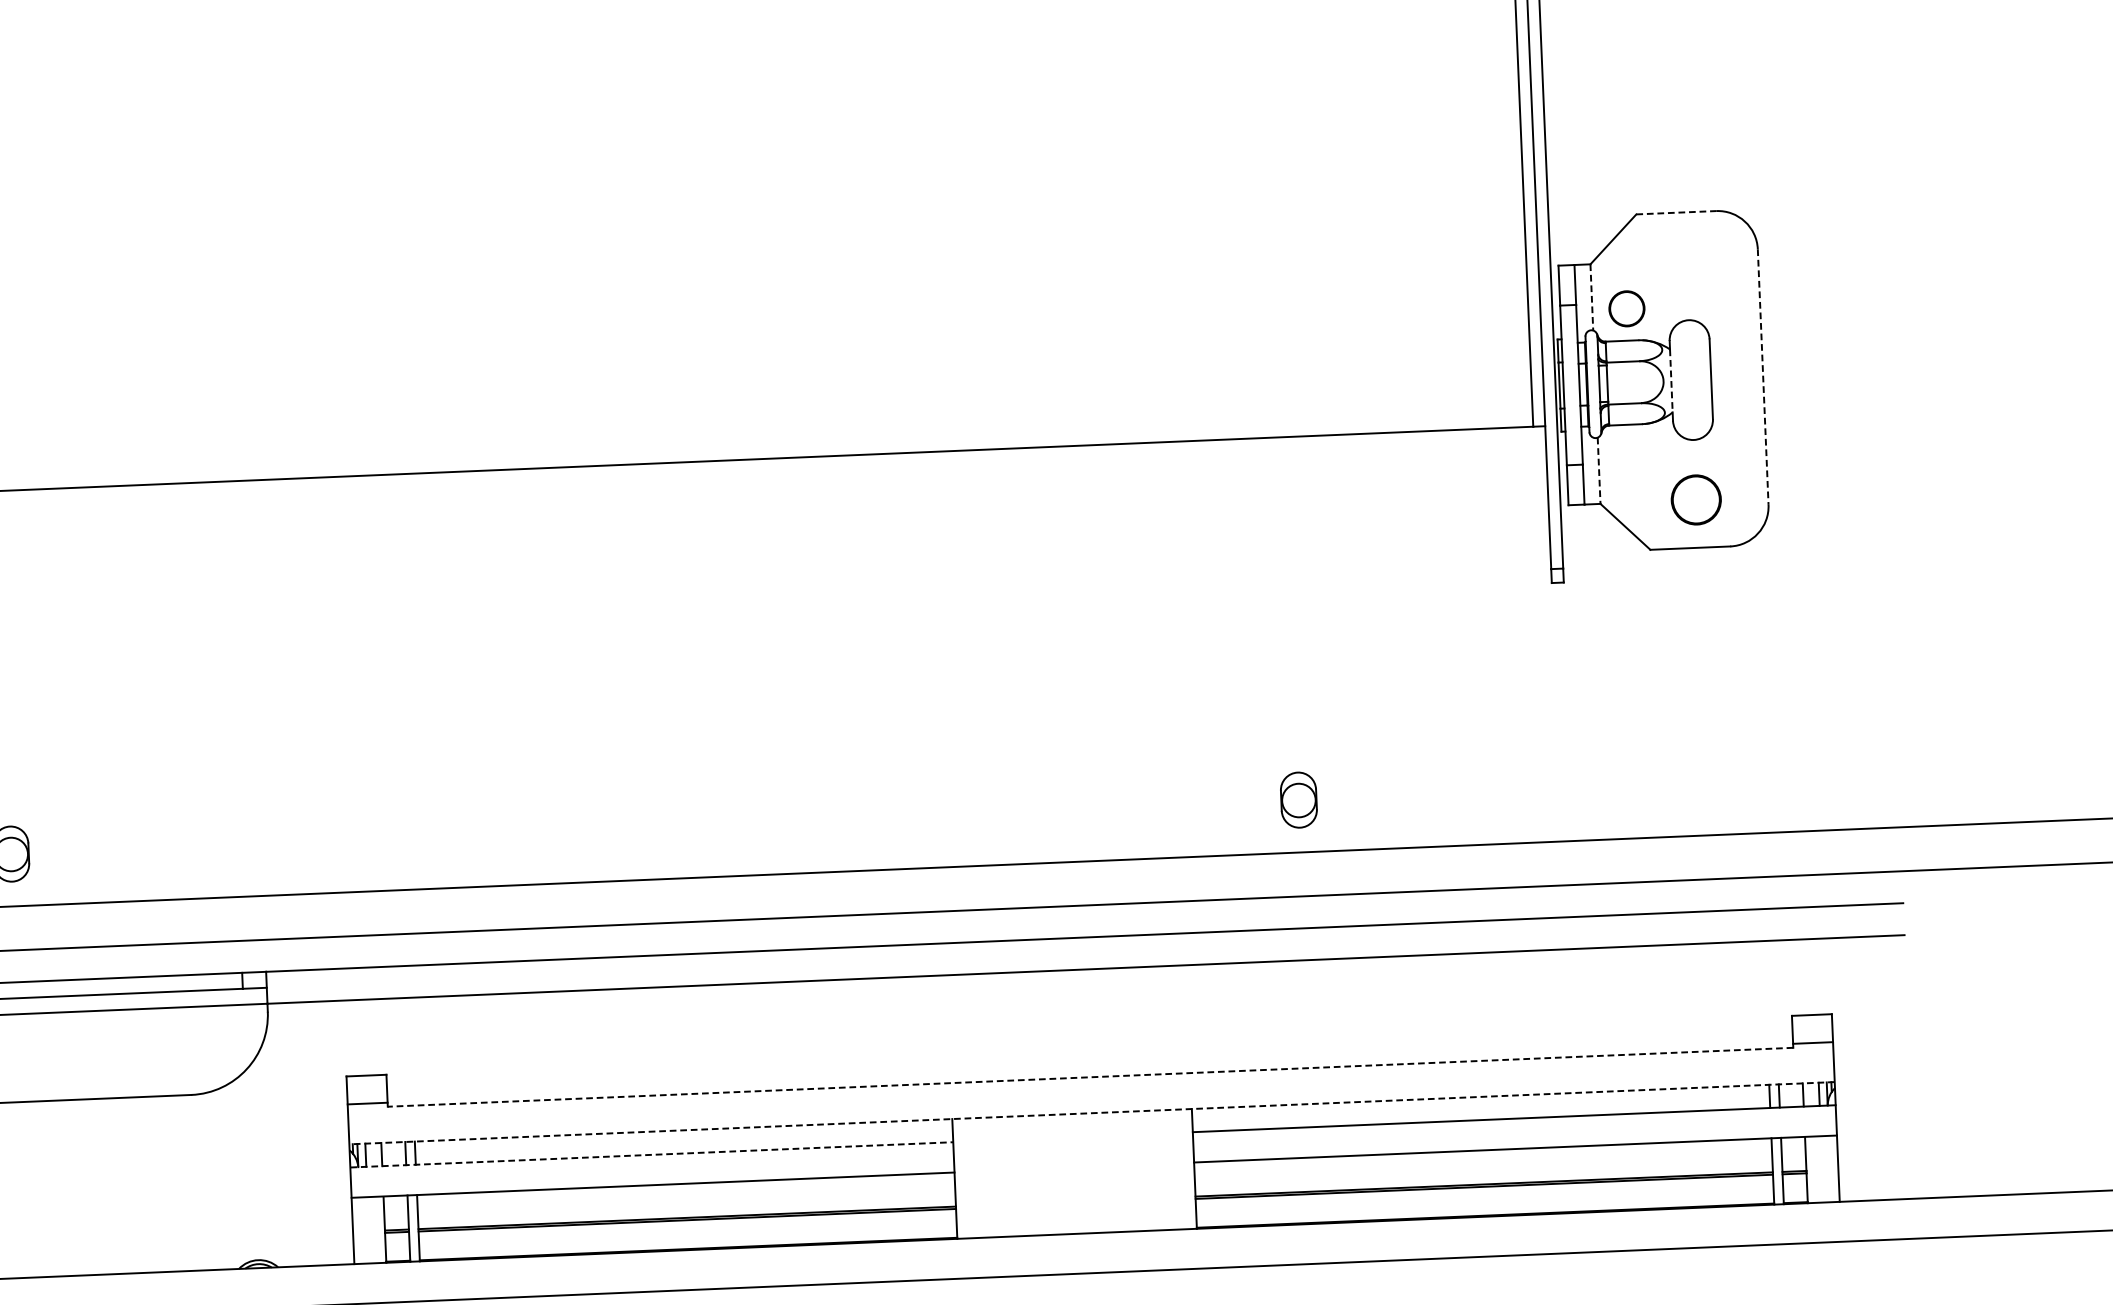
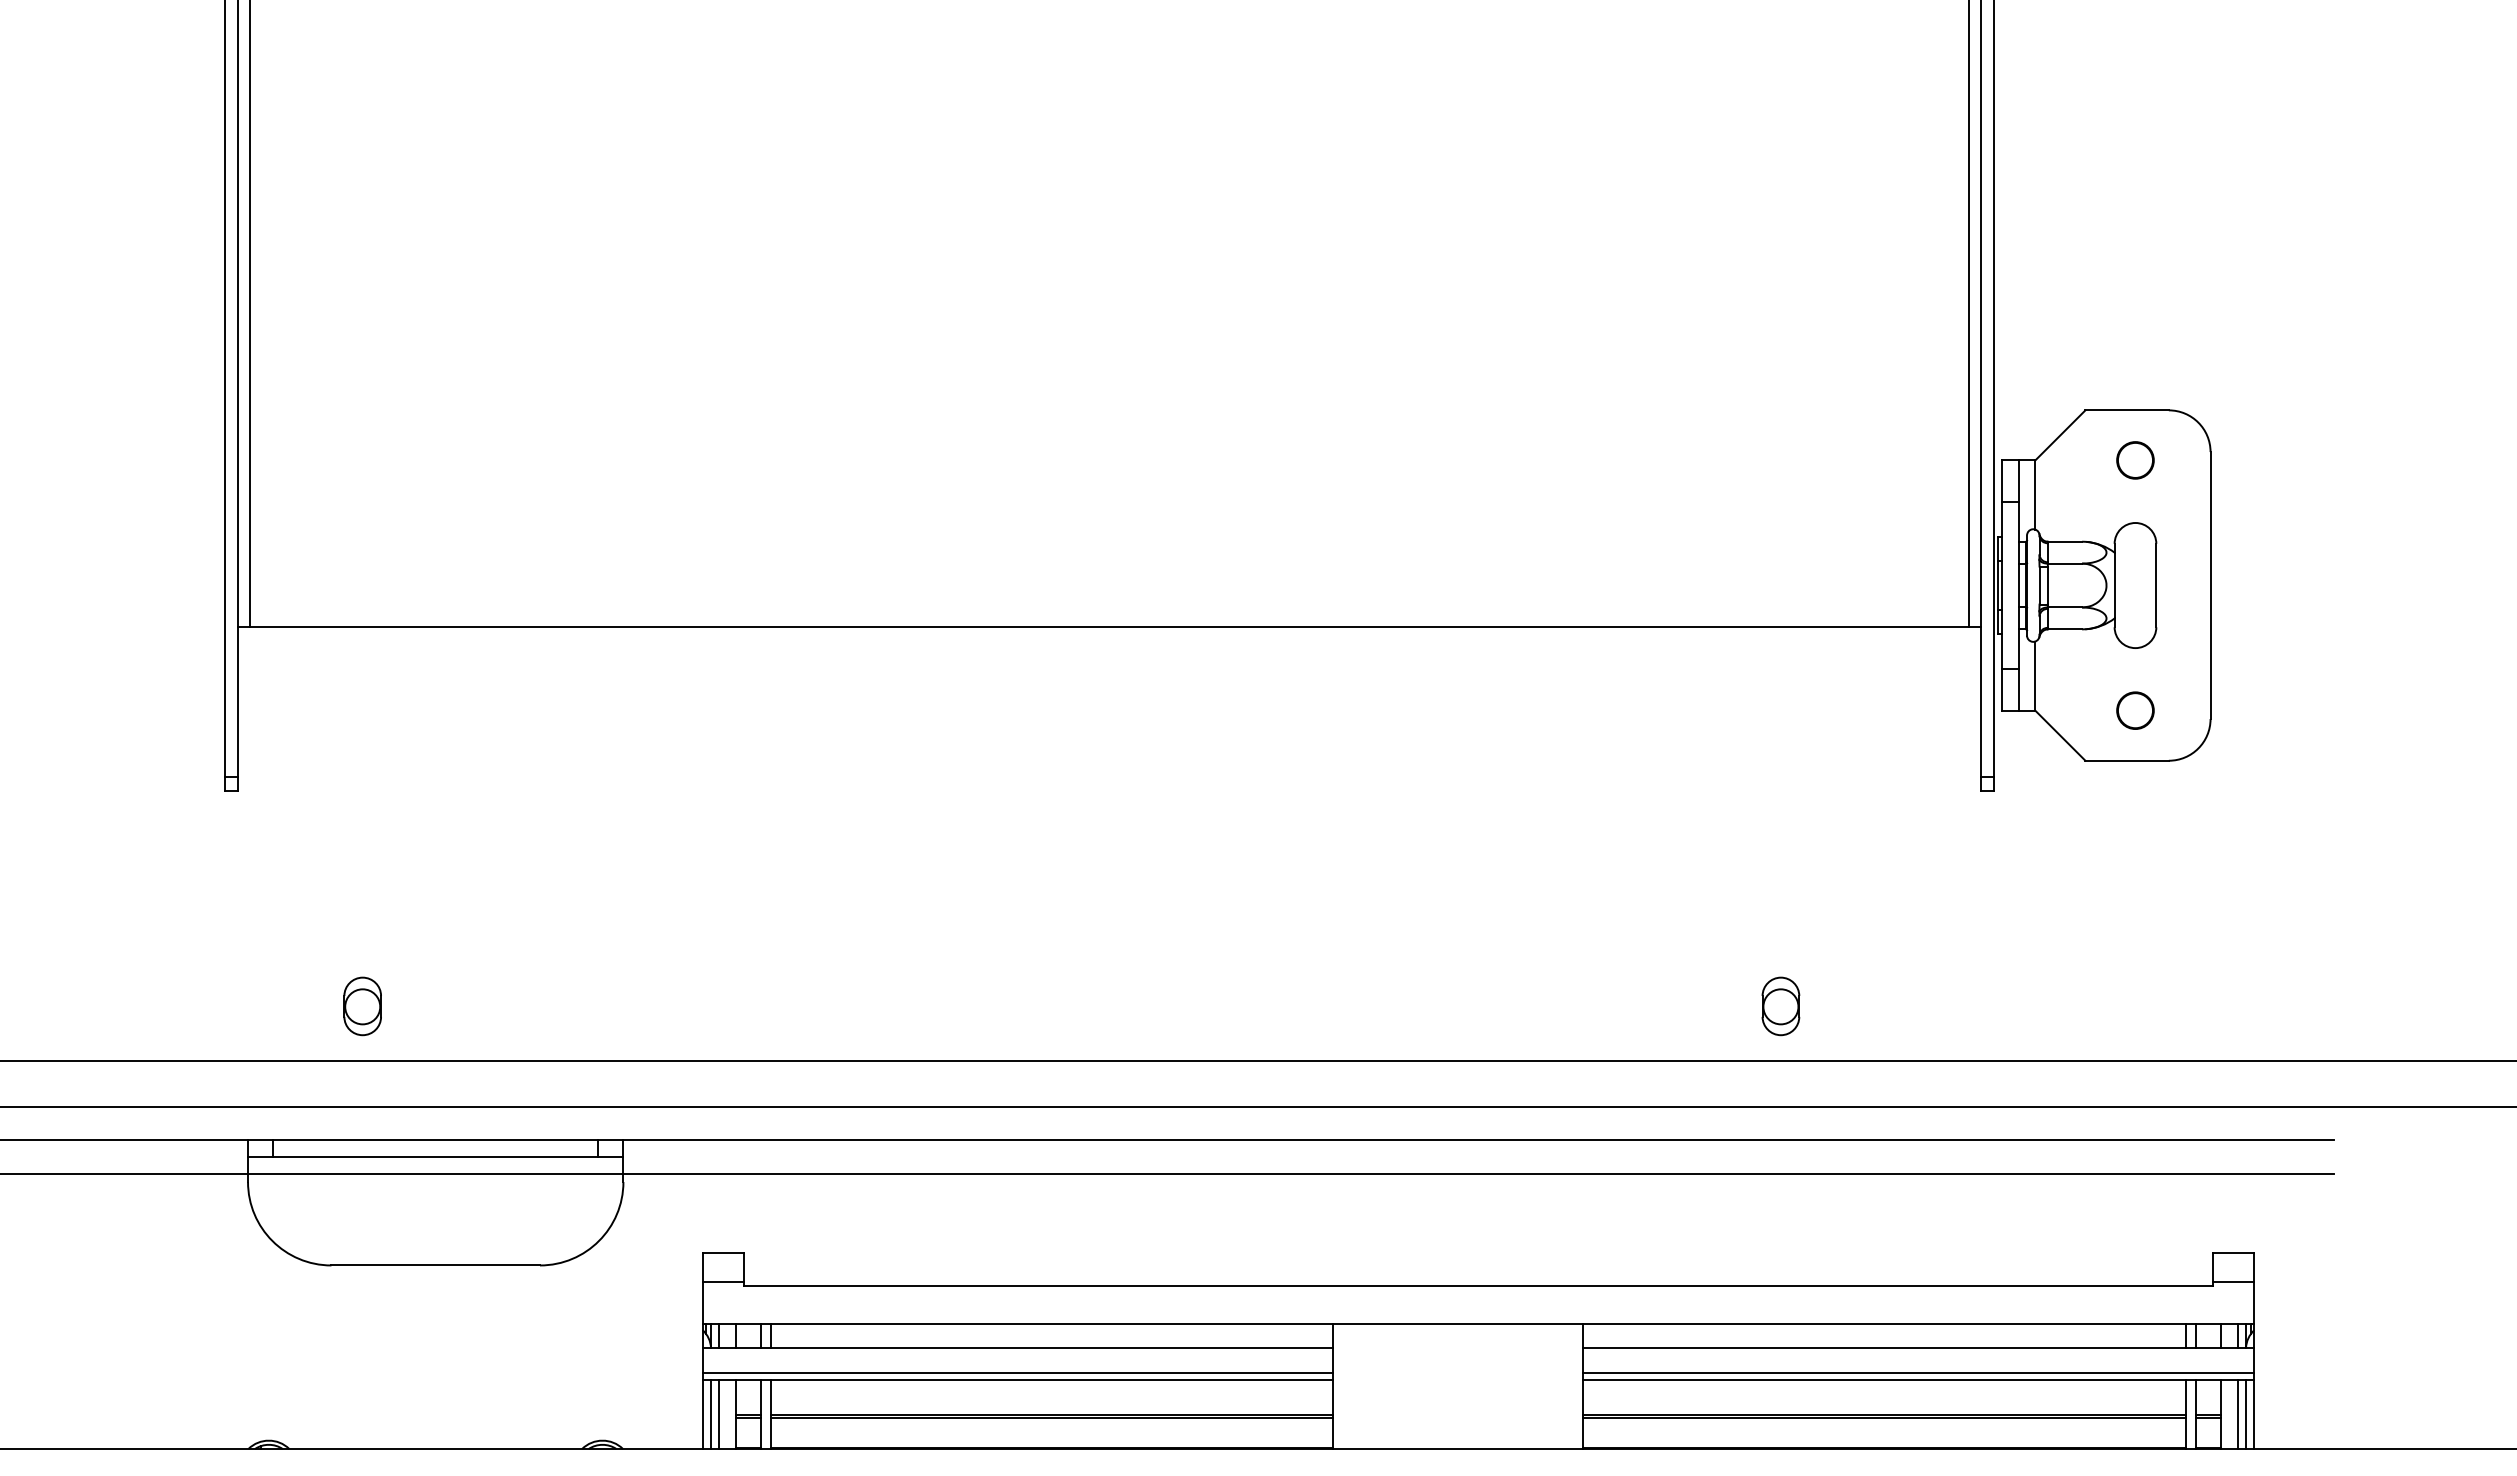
line: (1676, 212) -> (2127, 410), dashed -> solid
line: (1591, 297) -> (2035, 495), dashed -> solid
circle: (1626, 308) -> (2135, 460), moved
line: (1763, 377) -> (2210, 586), dashed -> solid
line: (1671, 380) -> (2114, 585), dashed -> solid
line: (1599, 471) -> (2035, 676), dashed -> solid
circle: (1696, 499) -> (2135, 710), size x0.71
part: (1298, 800) -> (1780, 1006), moved
line: (1090, 1077) -> (1478, 1286), dashed -> solid
line: (1092, 1112) -> (1478, 1323), dashed -> solid
line: (1515, 1143) -> (1918, 1373), added
line: (651, 1155) -> (1017, 1348), dashed -> solid
line: (1822, 1168) -> (2237, 1413), added
line: (1830, 1168) -> (2246, 1413), added
line: (652, 1179) -> (1017, 1373), added
line: (361, 1229) -> (711, 1413), added
line: (369, 1229) -> (719, 1413), added

